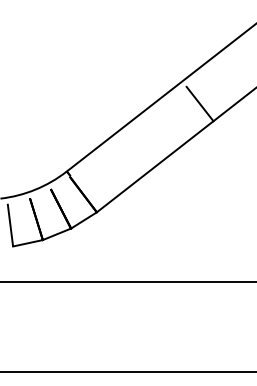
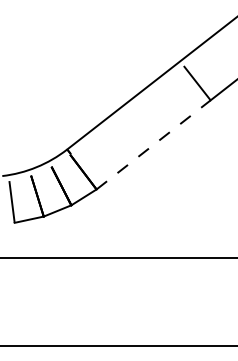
line: (155, 166) -> (153, 144), solid -> dashed

